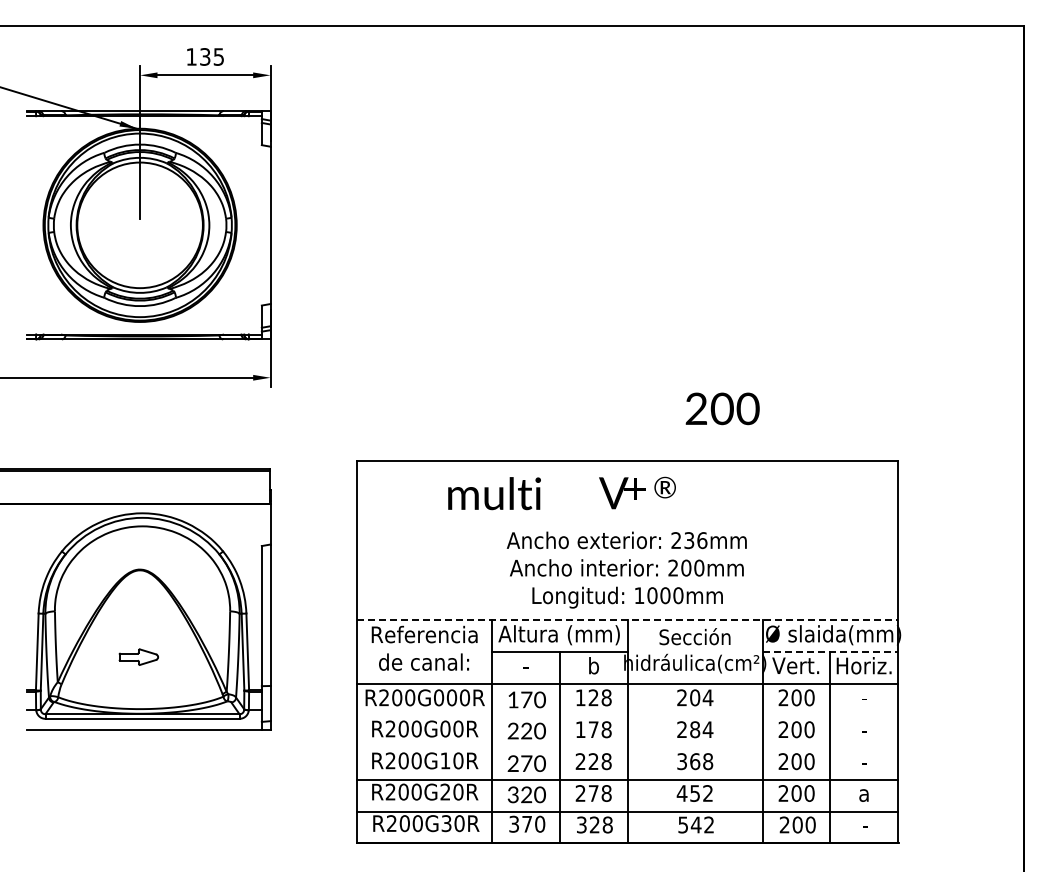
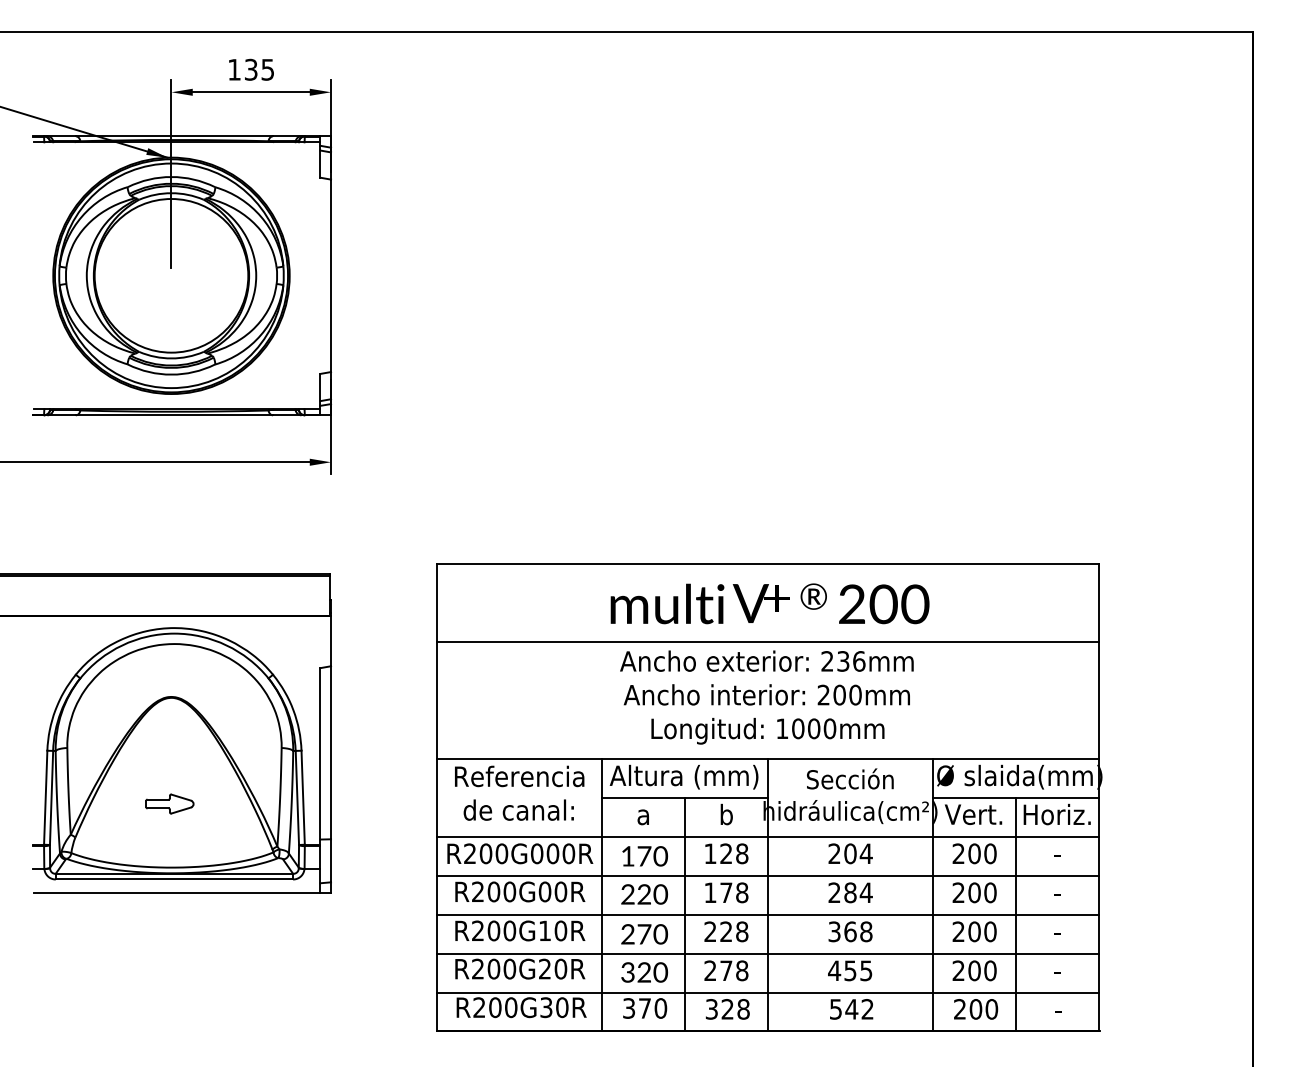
text: (722, 408) -> (883, 603), moved
text: (494, 493) -> (667, 603), moved
line: (627, 524) -> (767, 641), added
line: (627, 620) -> (767, 759), dashed -> solid
line: (830, 652) -> (1016, 798), dashed -> solid
text: (525, 667) -> (642, 816), - -> a
line: (627, 715) -> (767, 875), added
line: (627, 747) -> (767, 914), added
text: (707, 793) -> (865, 970), 452 -> 455
text: (863, 795) -> (1056, 973), a -> -

